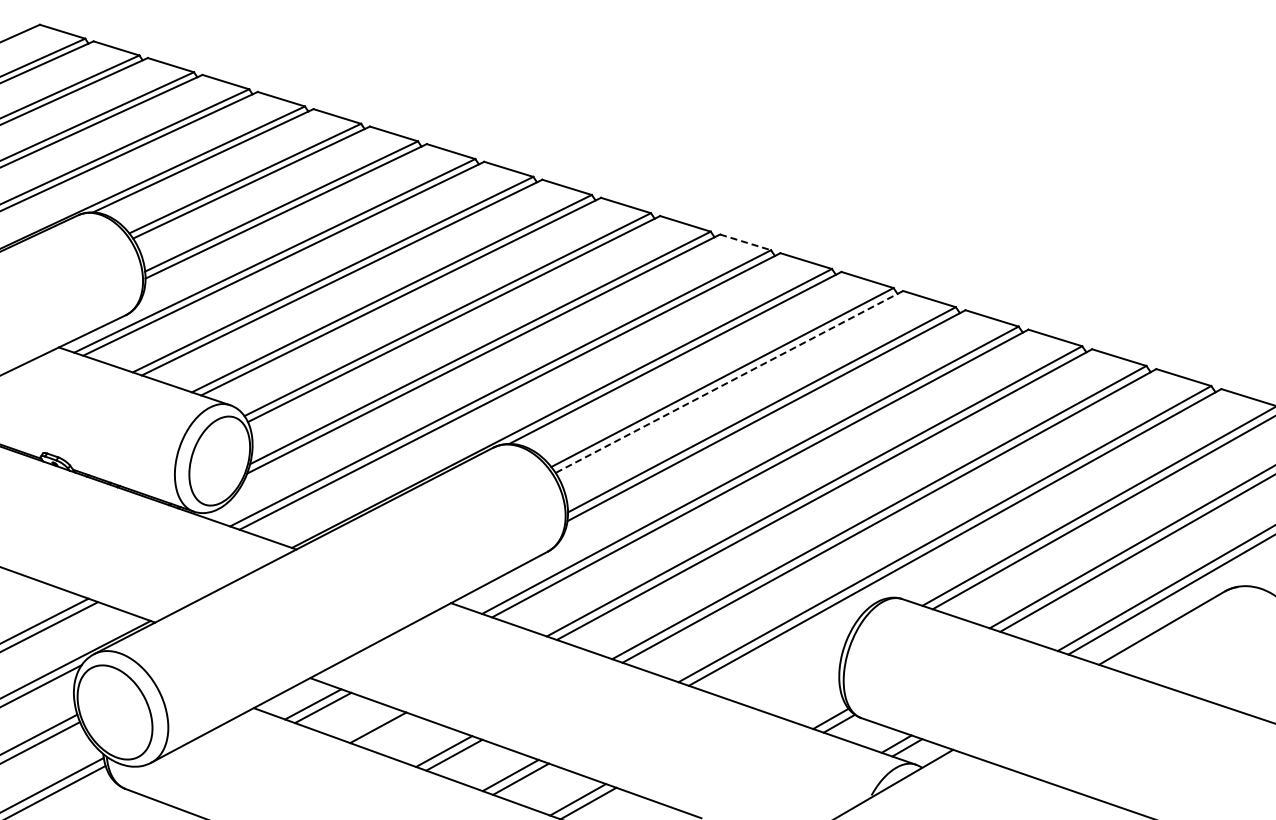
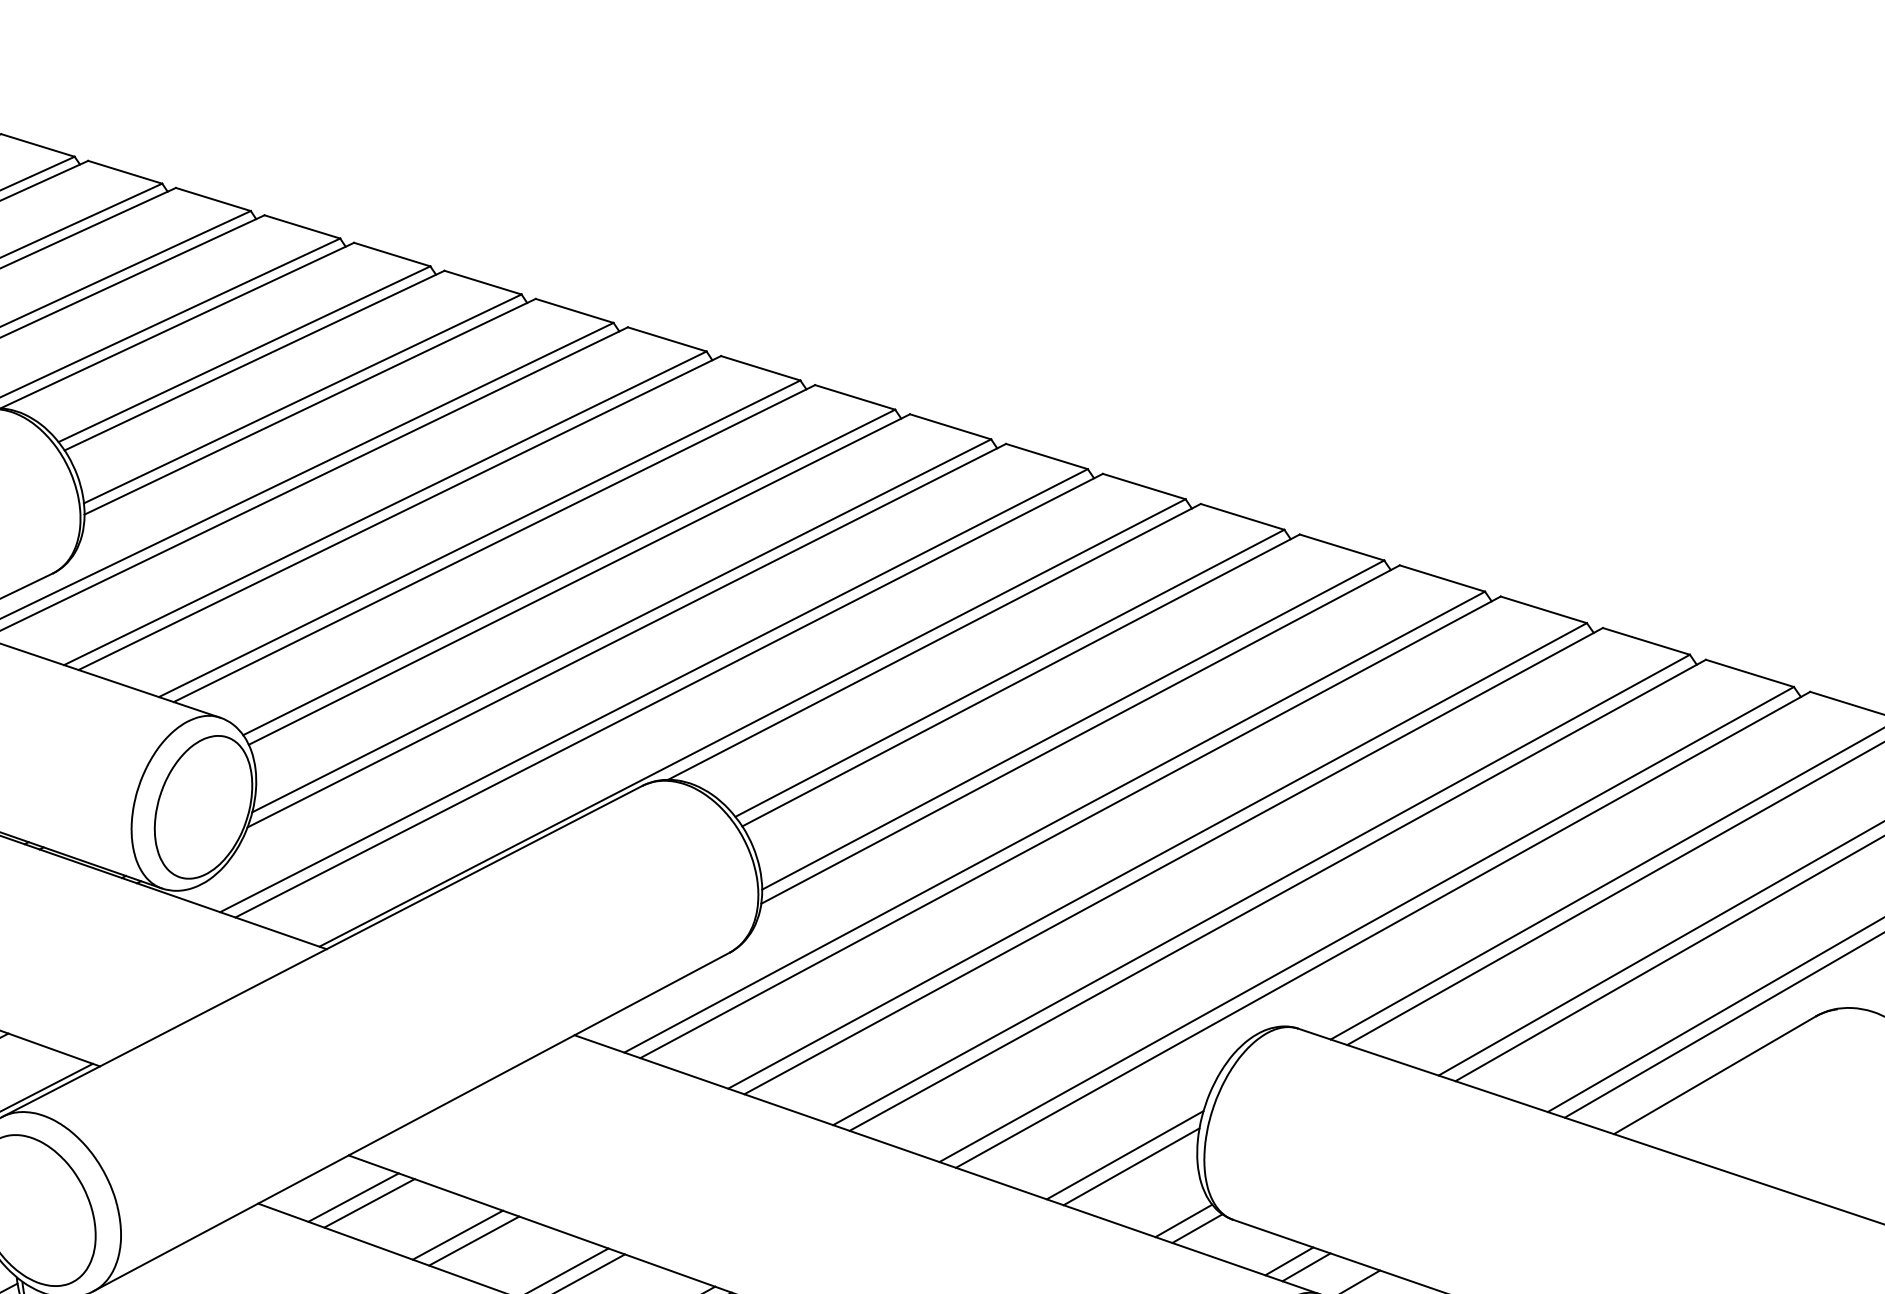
line: (745, 242) -> (1046, 456), dashed -> solid
line: (728, 382) -> (1019, 681), dashed -> solid
line: (794, 677) -> (1125, 1154), added
line: (797, 685) -> (1130, 1167), added
line: (388, 731) -> (474, 1241), added

